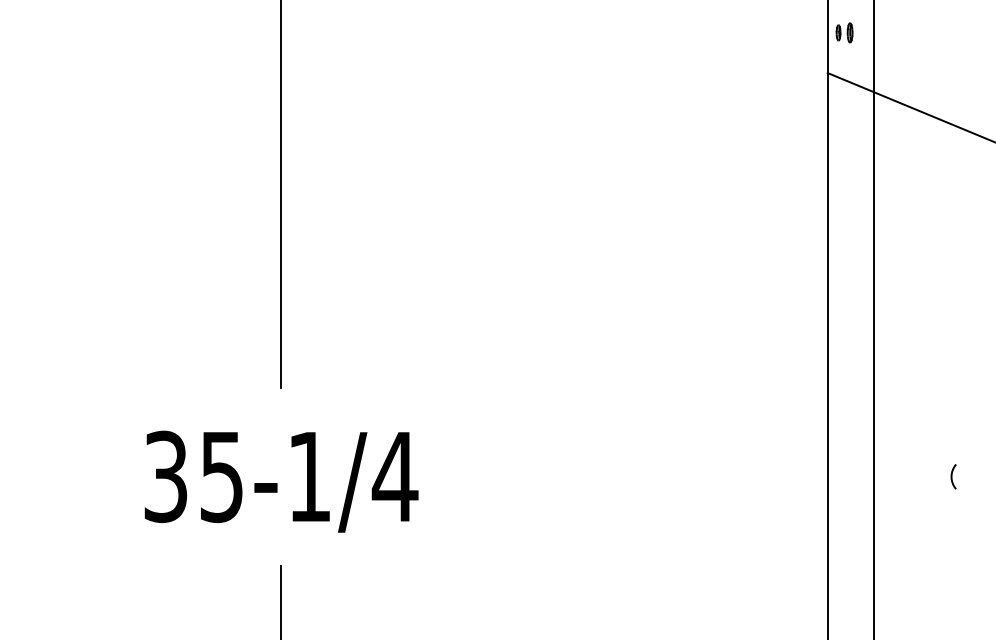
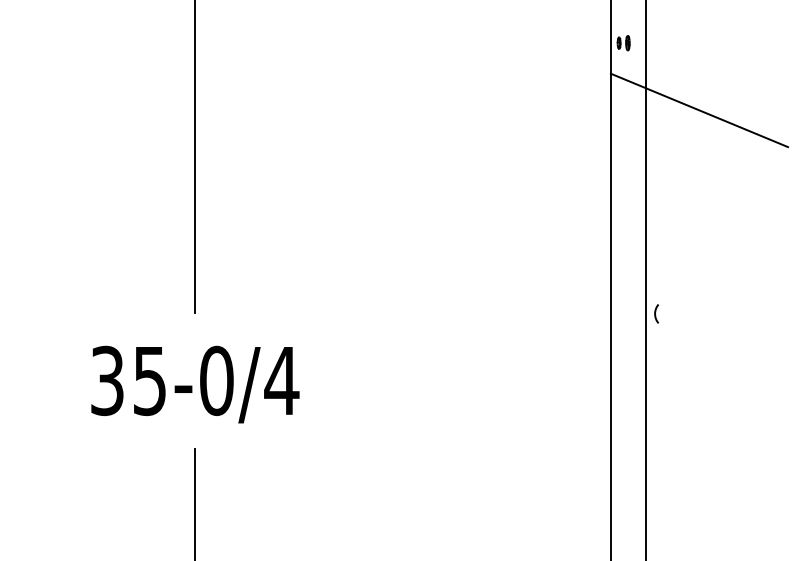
arc: (953, 474) -> (656, 312), moved
text: (309, 476) -> (216, 380), 35-1/4 -> 35-0/4

